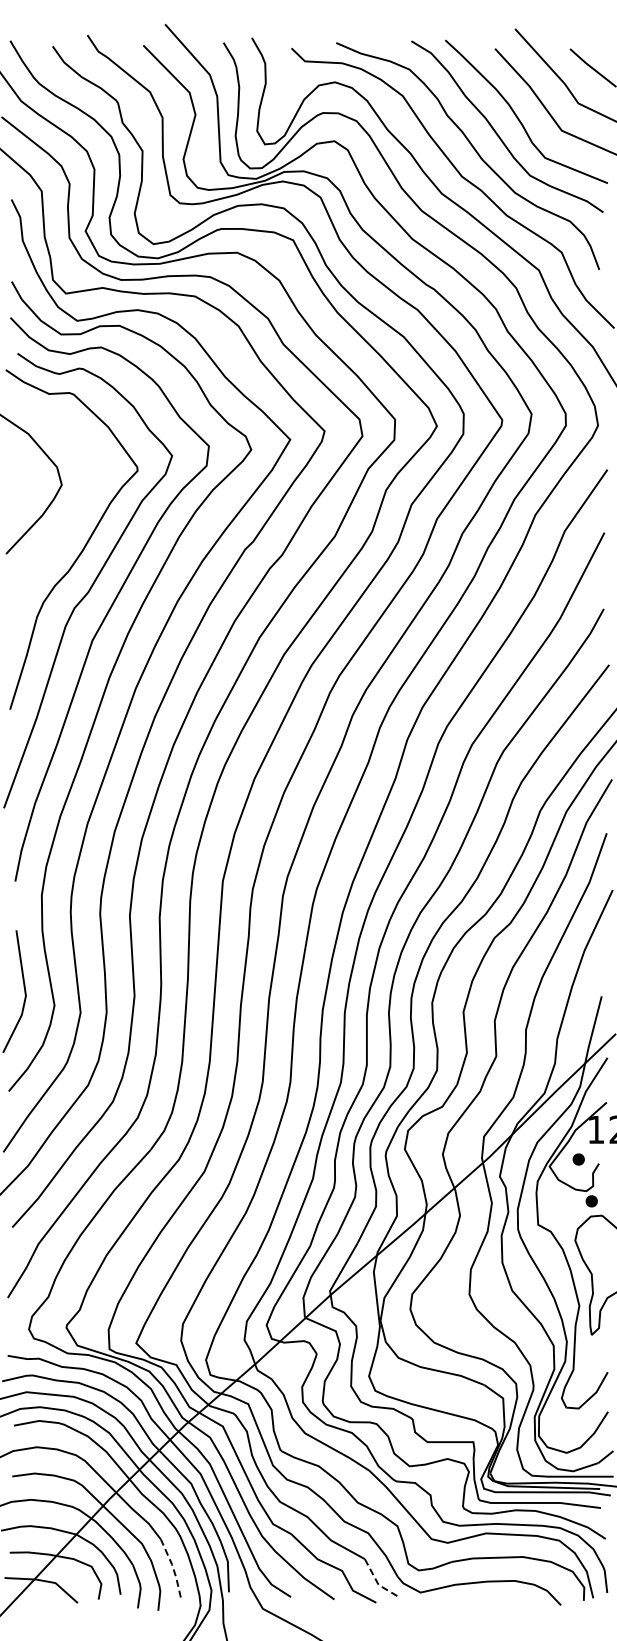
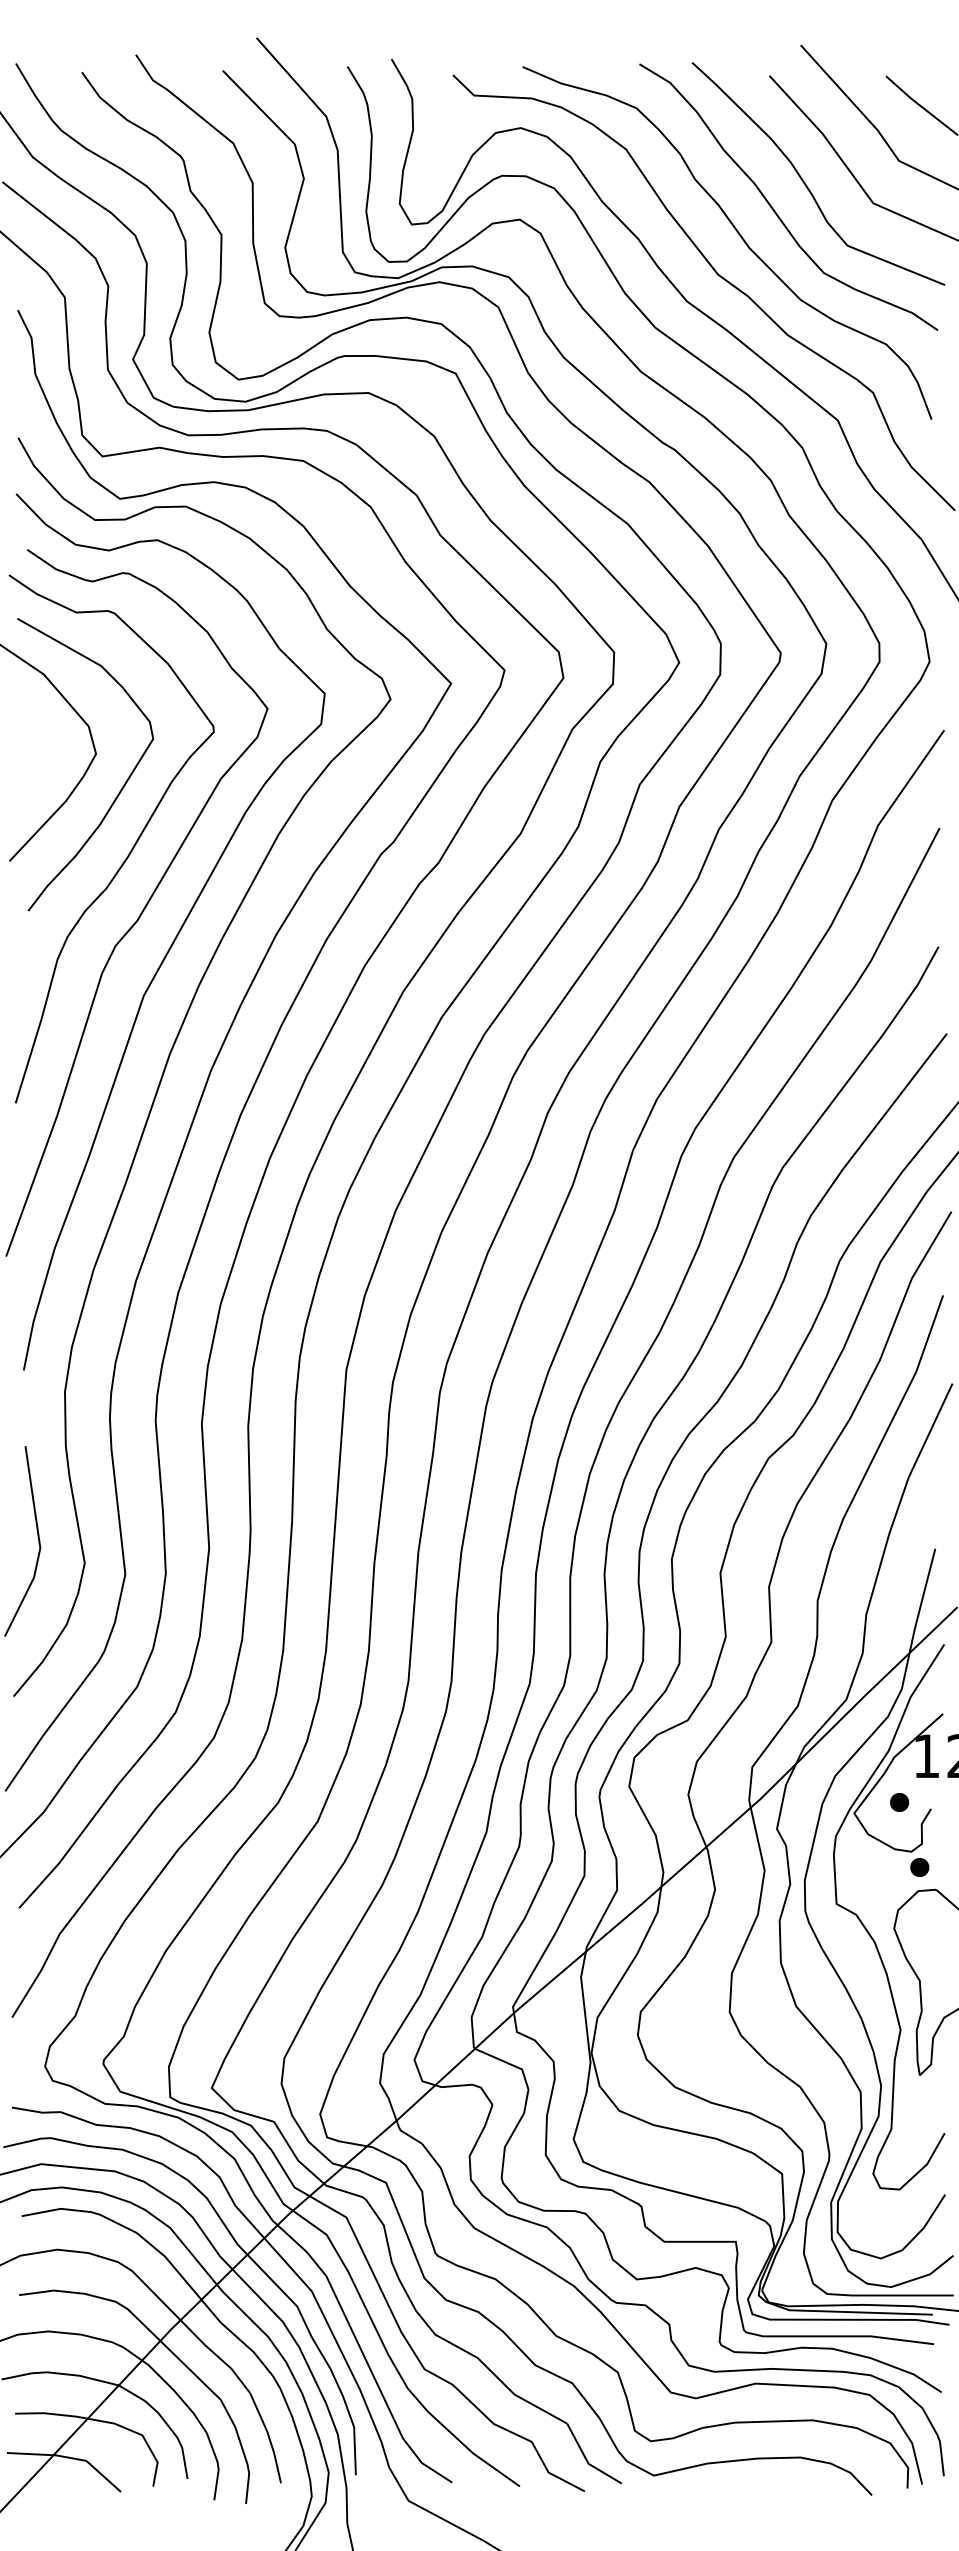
curve: (78, 505) -> (121, 785), added
line: (173, 1568) -> (269, 2438), dashed -> solid
line: (377, 1583) -> (586, 2461), dashed -> solid

